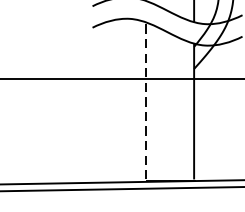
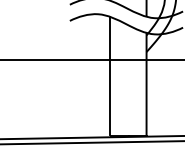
line: (146, 100) -> (110, 75), dashed -> solid

